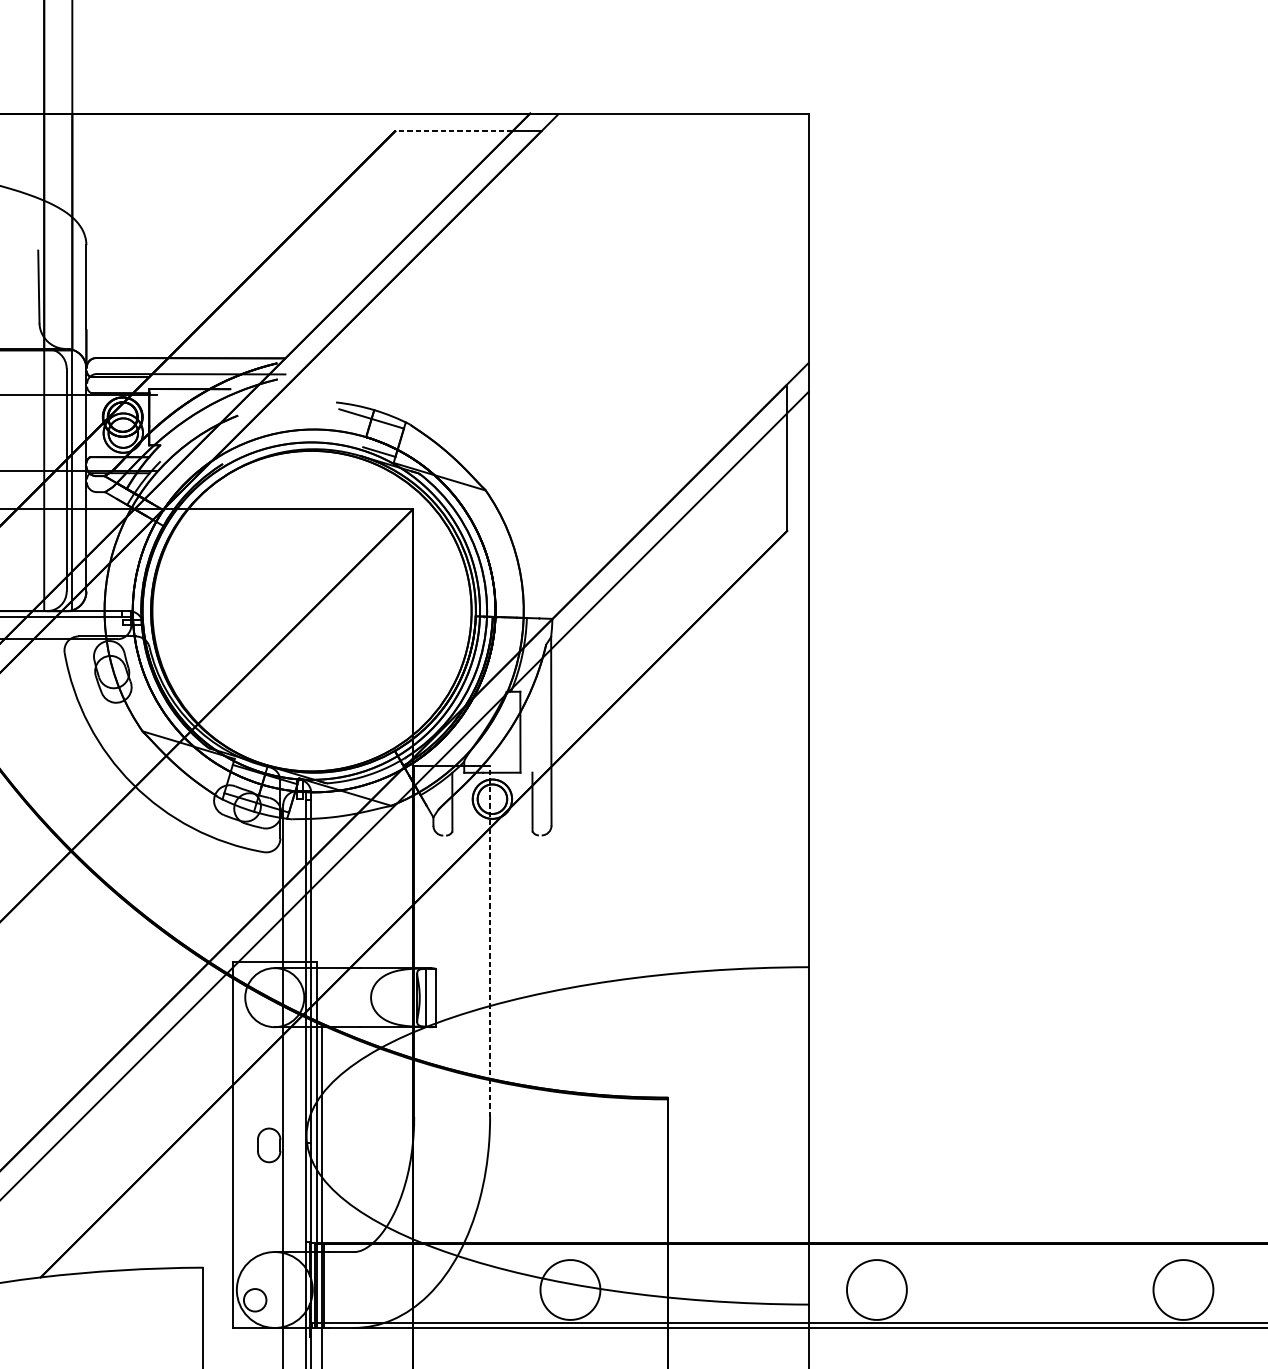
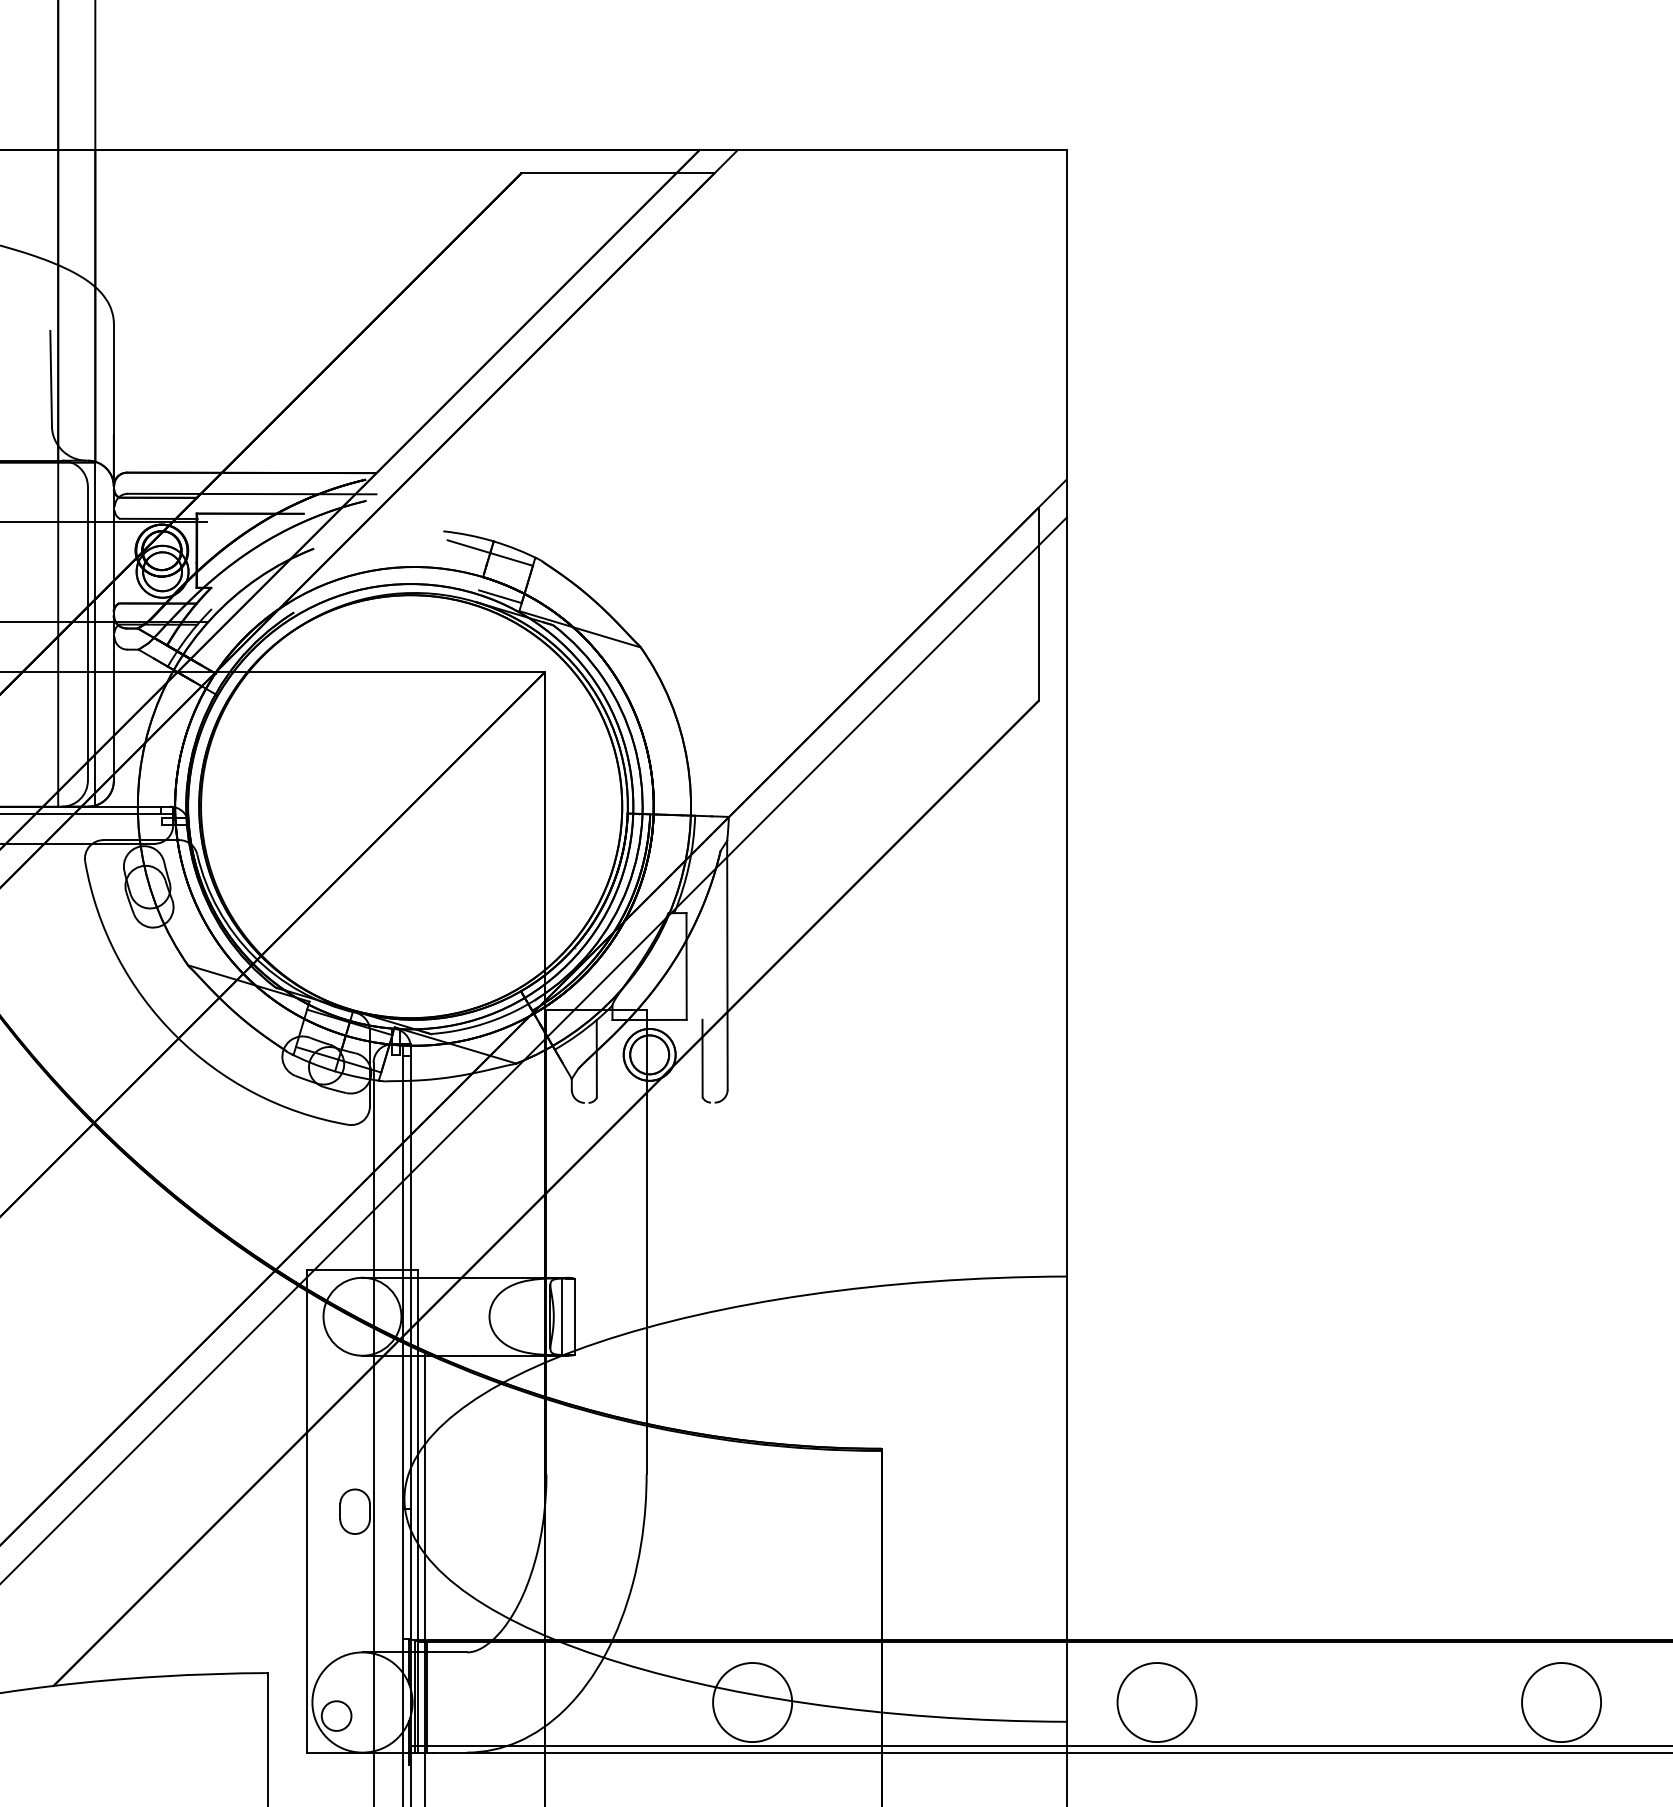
line: (453, 131) -> (598, 173), dashed -> solid
line: (490, 941) -> (646, 1242), dashed -> solid

